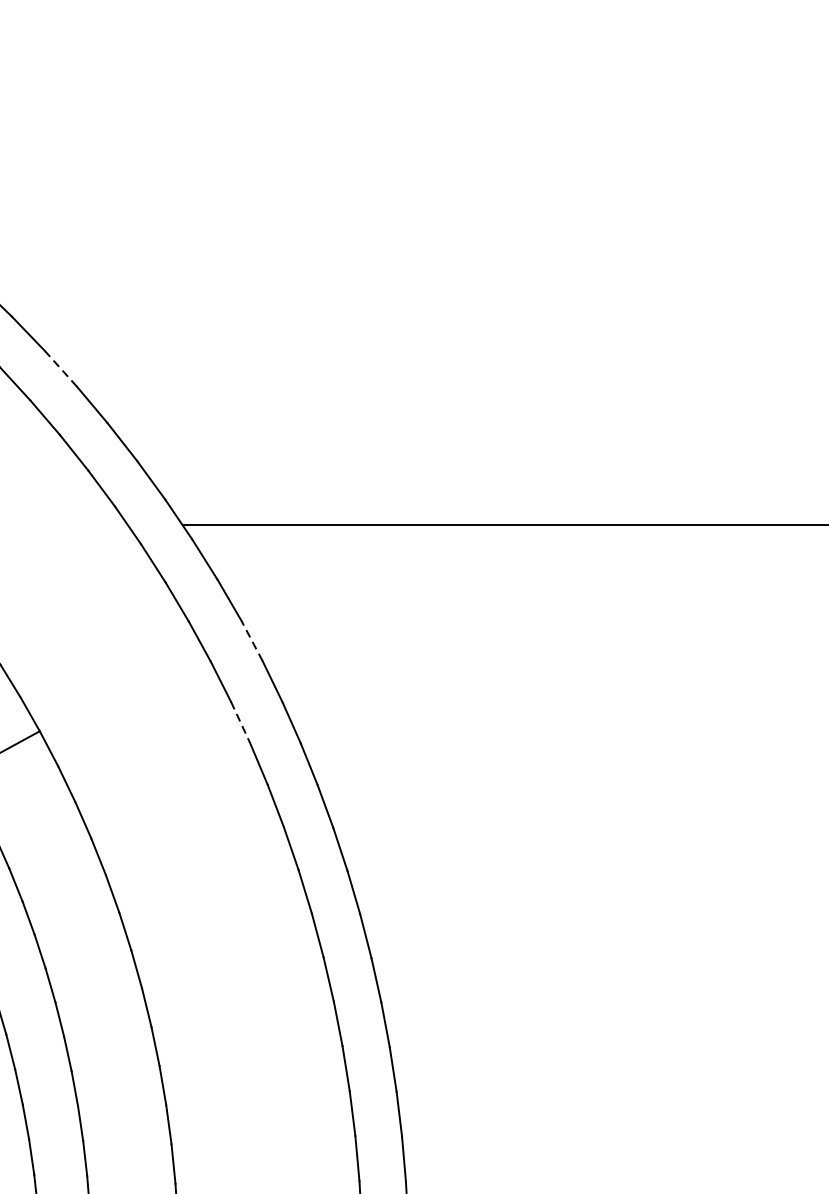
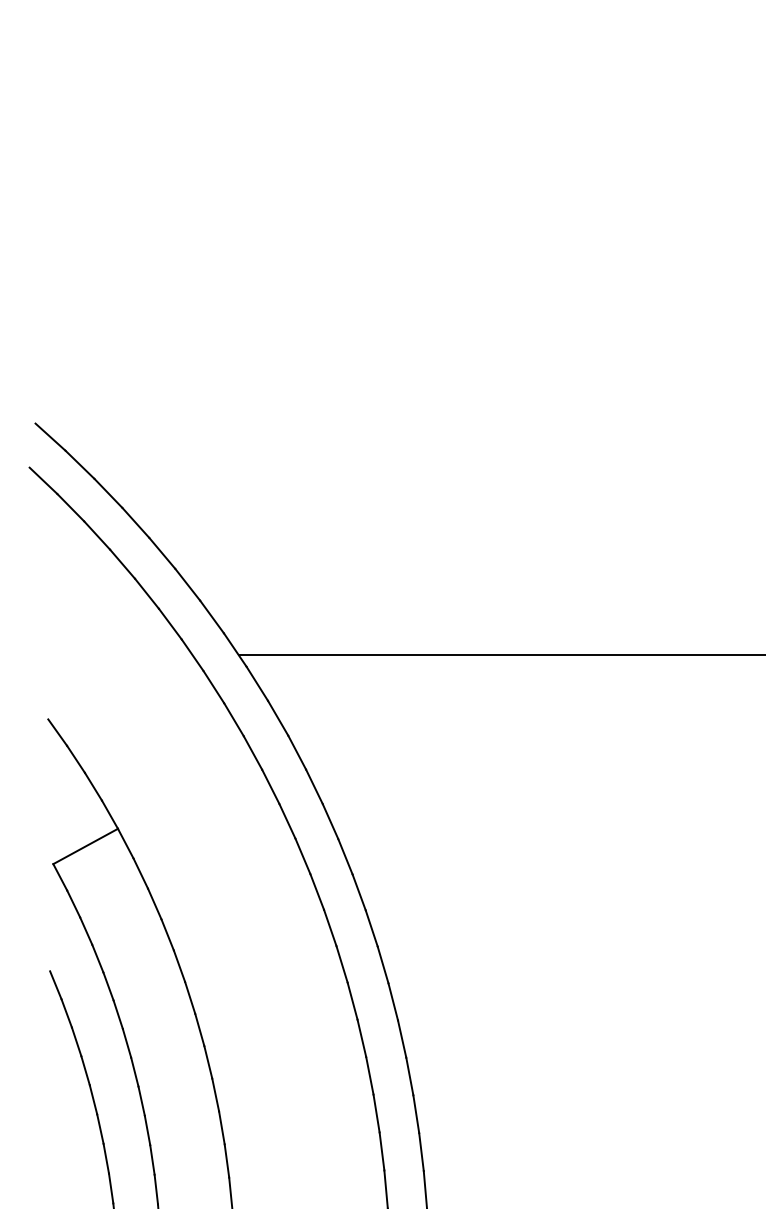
line: (60, 368) -> (135, 522), dashed -> solid
line: (251, 640) -> (296, 752), dashed -> solid
line: (240, 722) -> (287, 821), dashed -> solid

